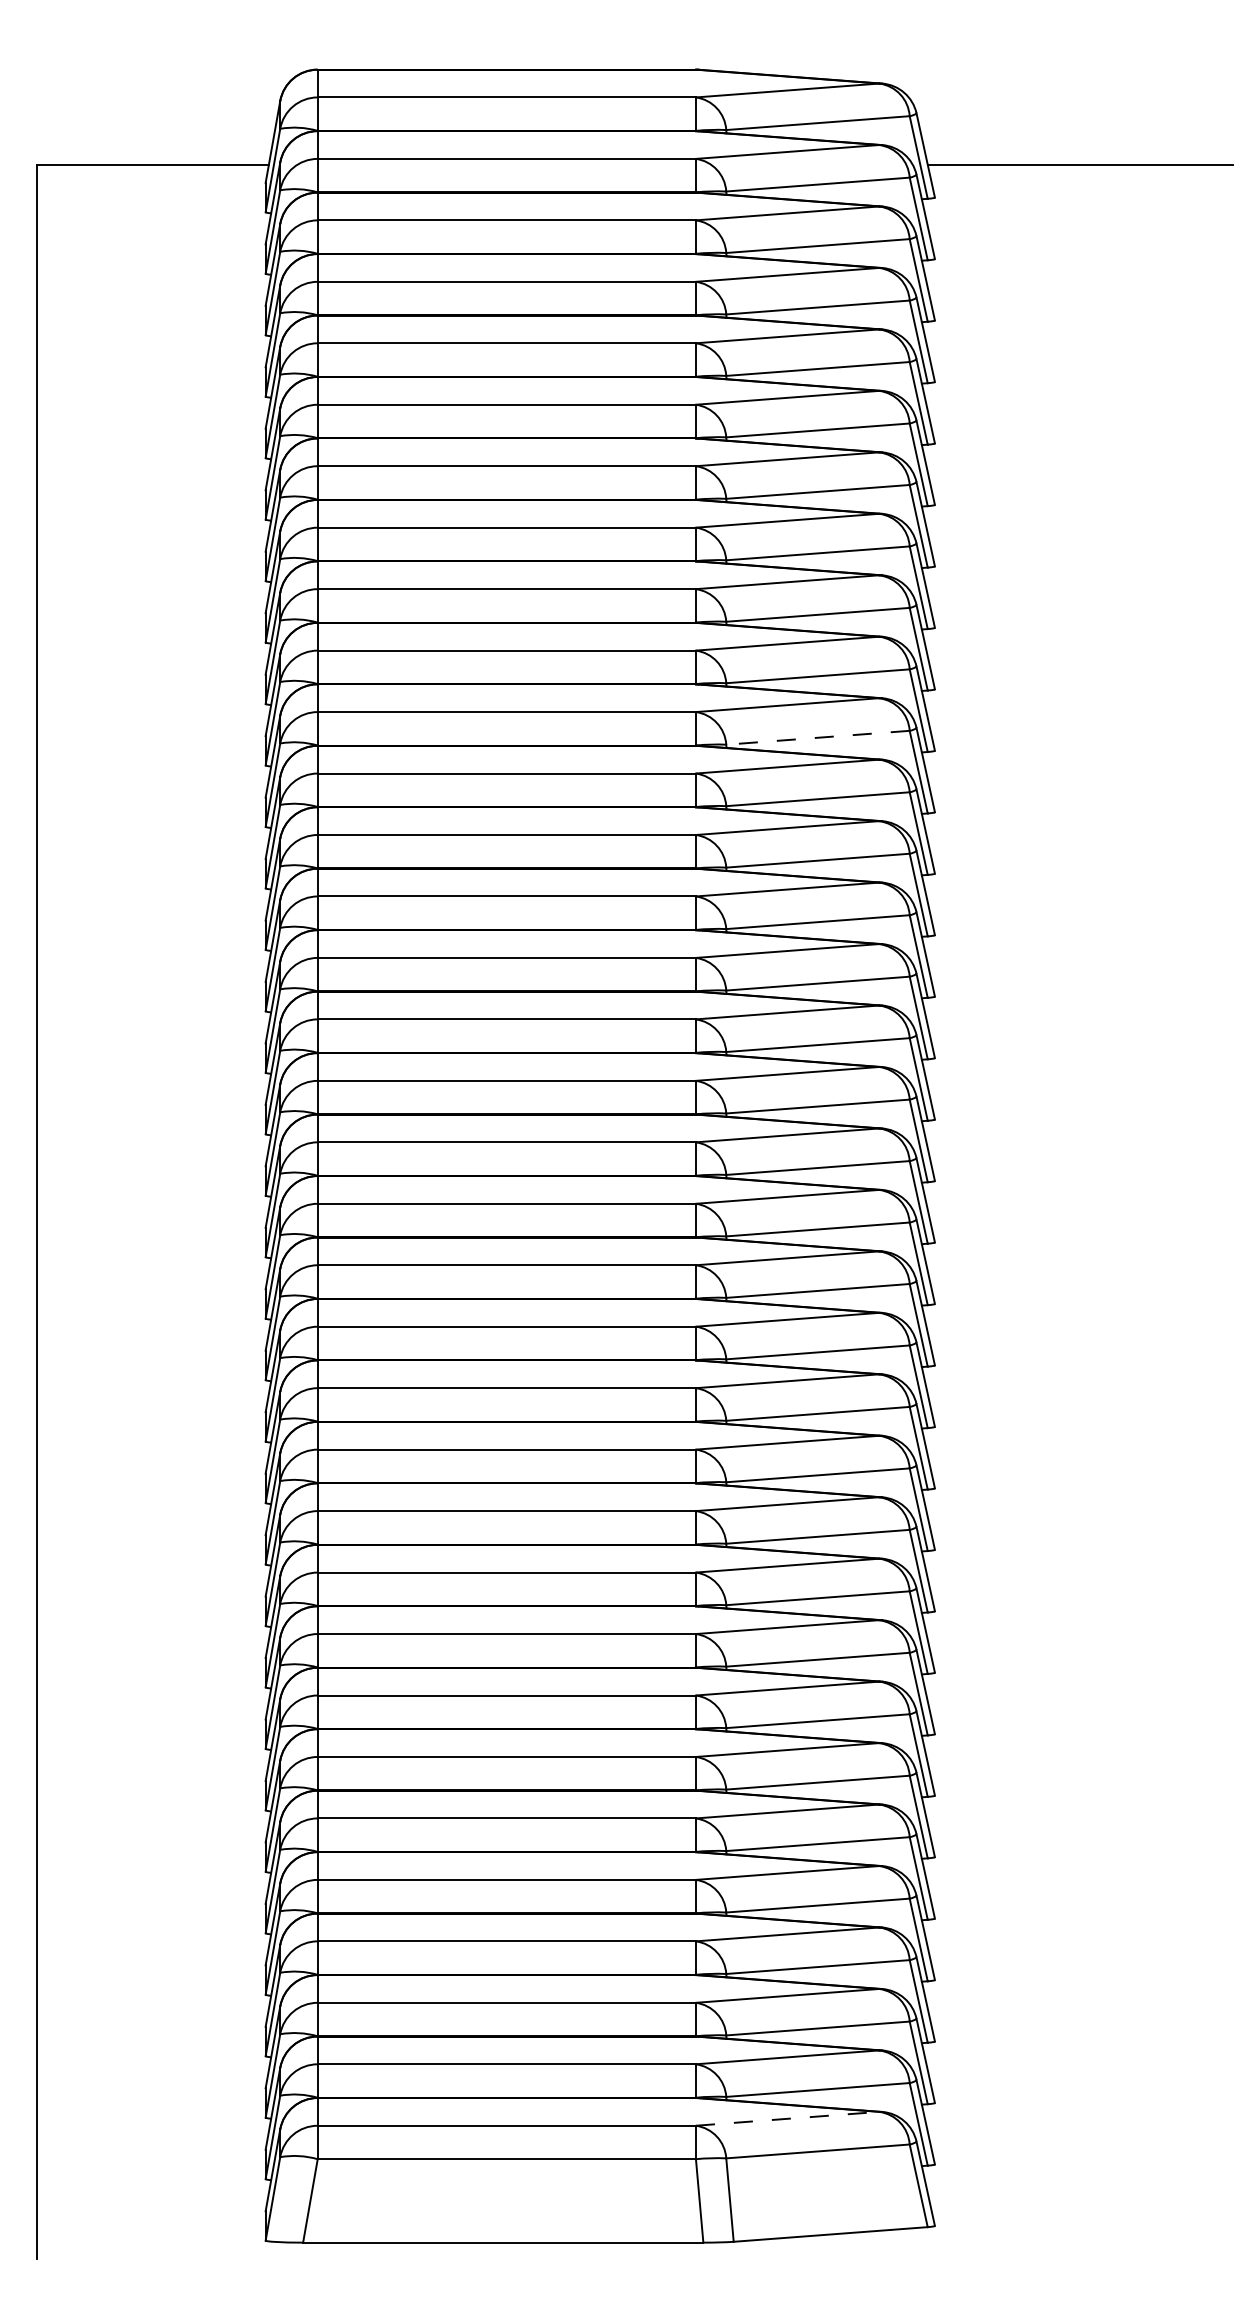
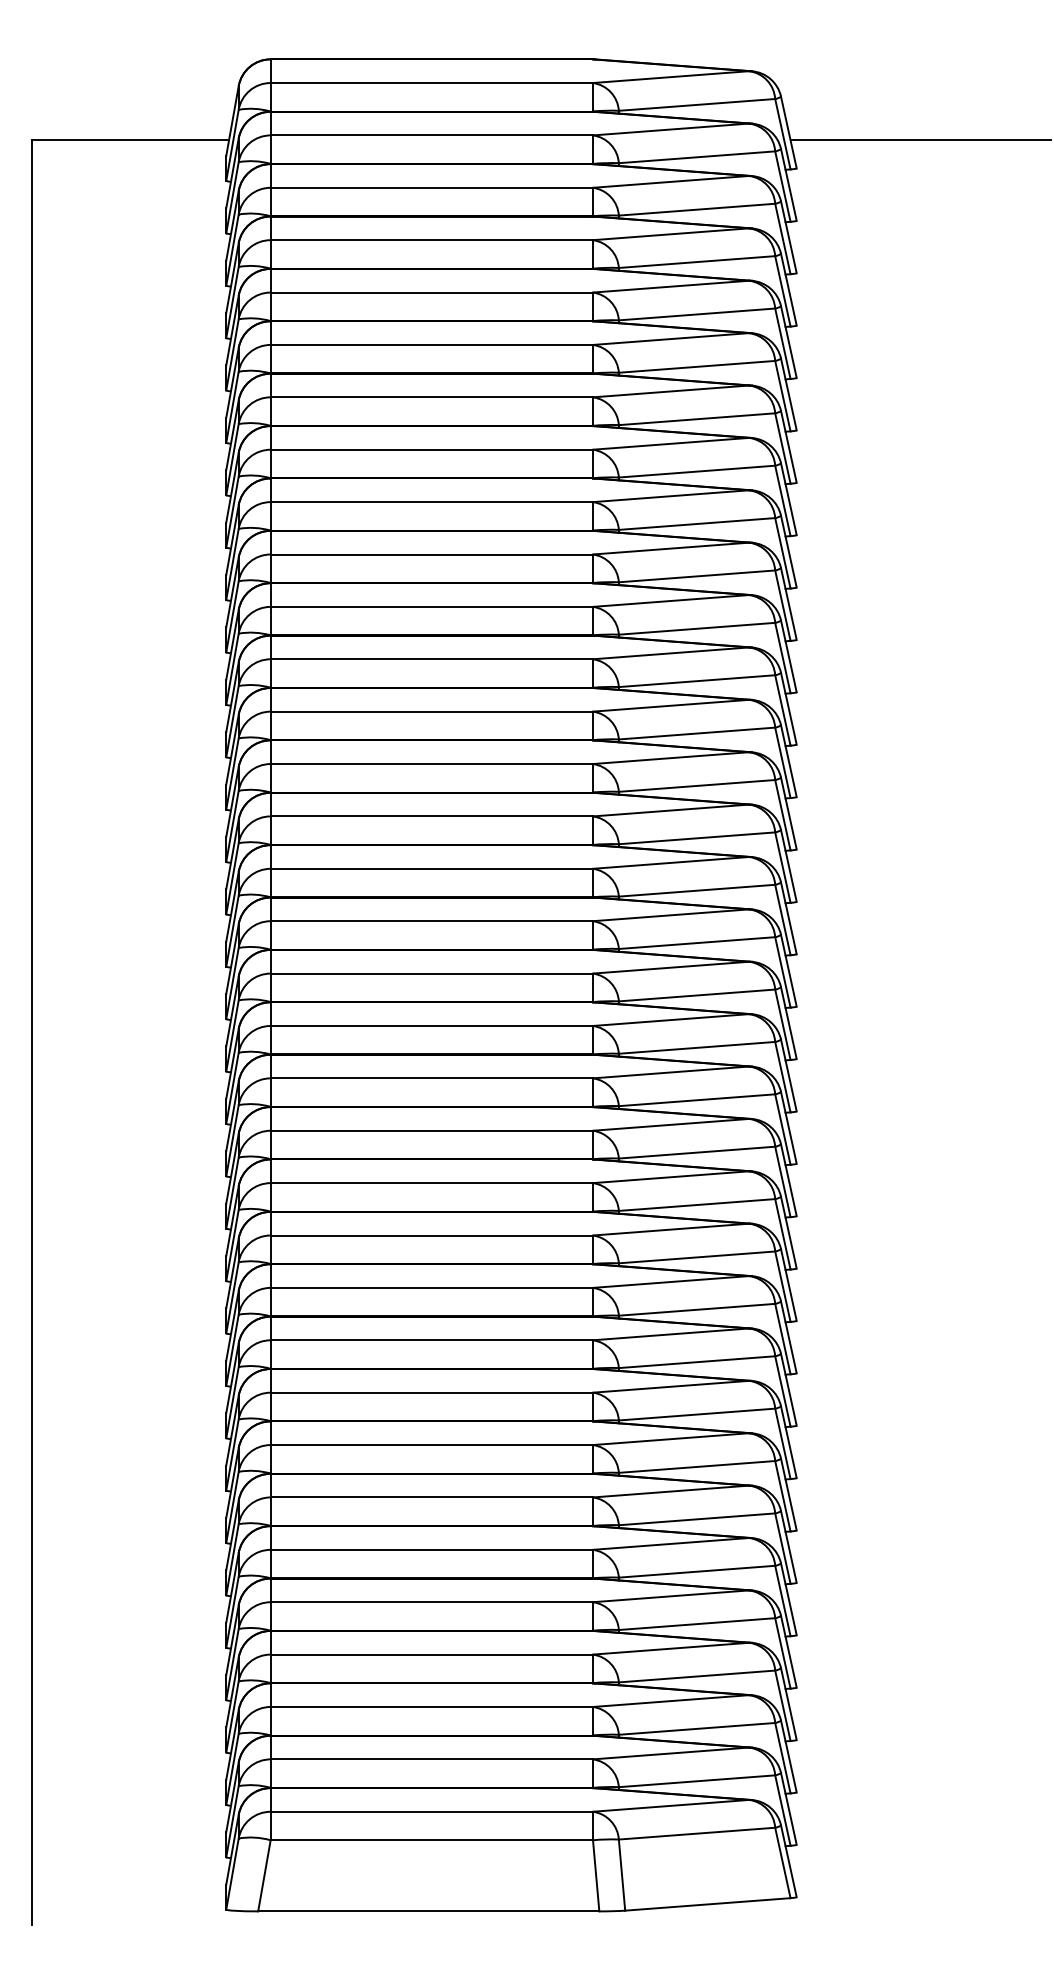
line: (817, 737) -> (696, 628), dashed -> solid
line: (787, 2118) -> (671, 1805), dashed -> solid

